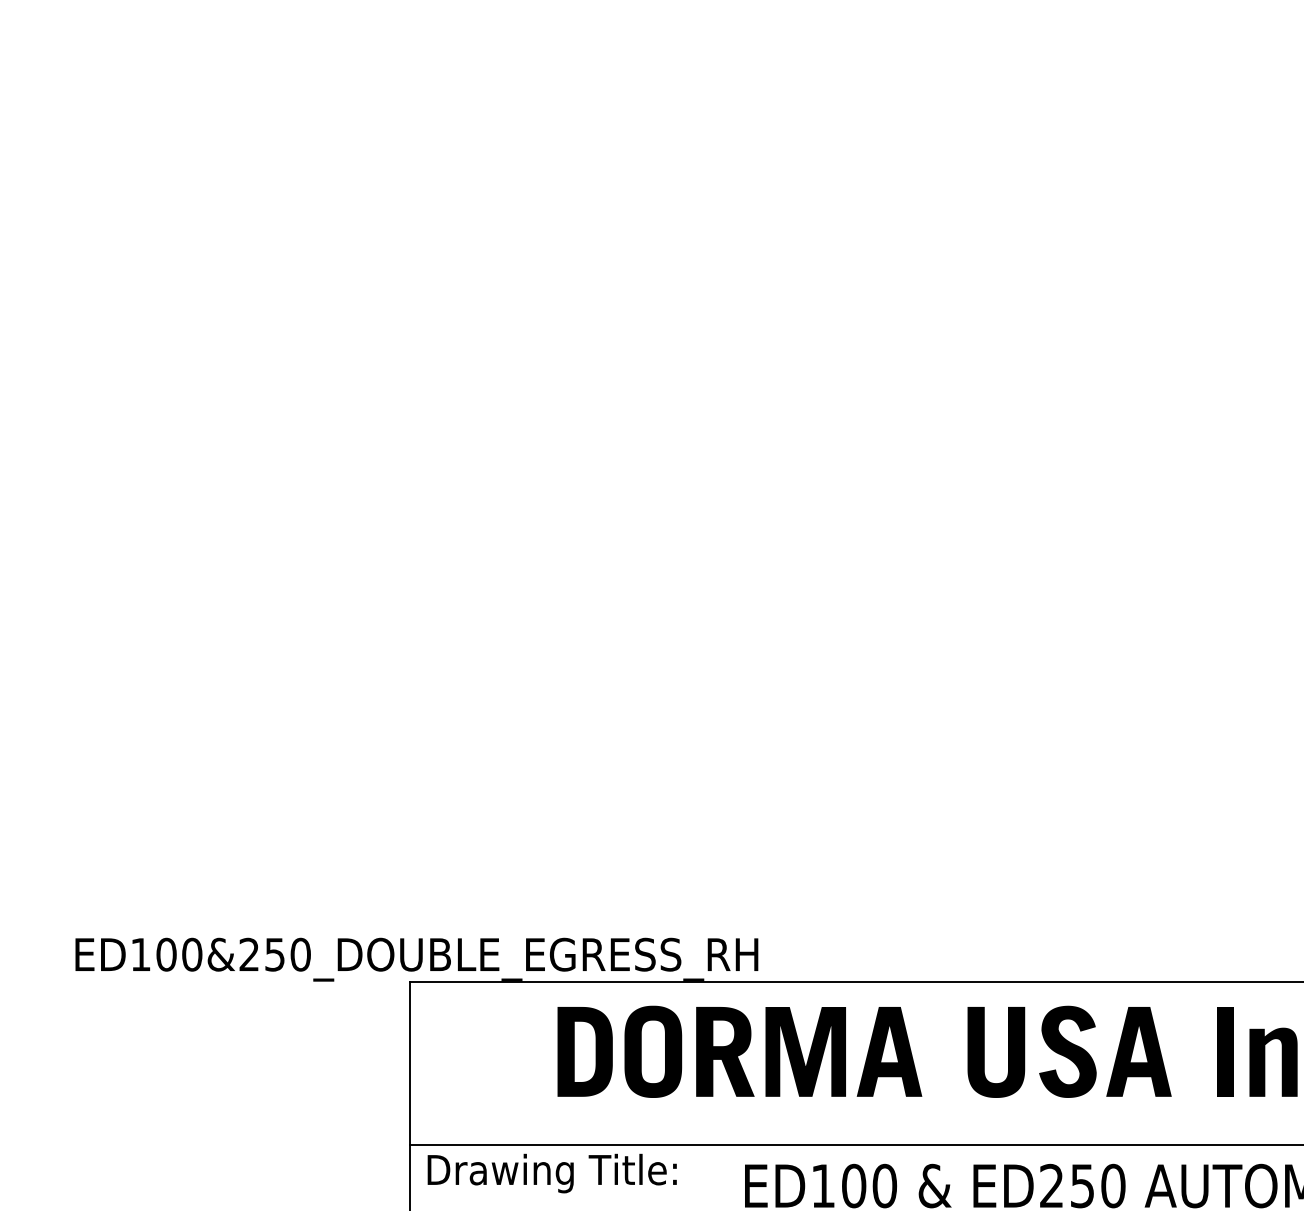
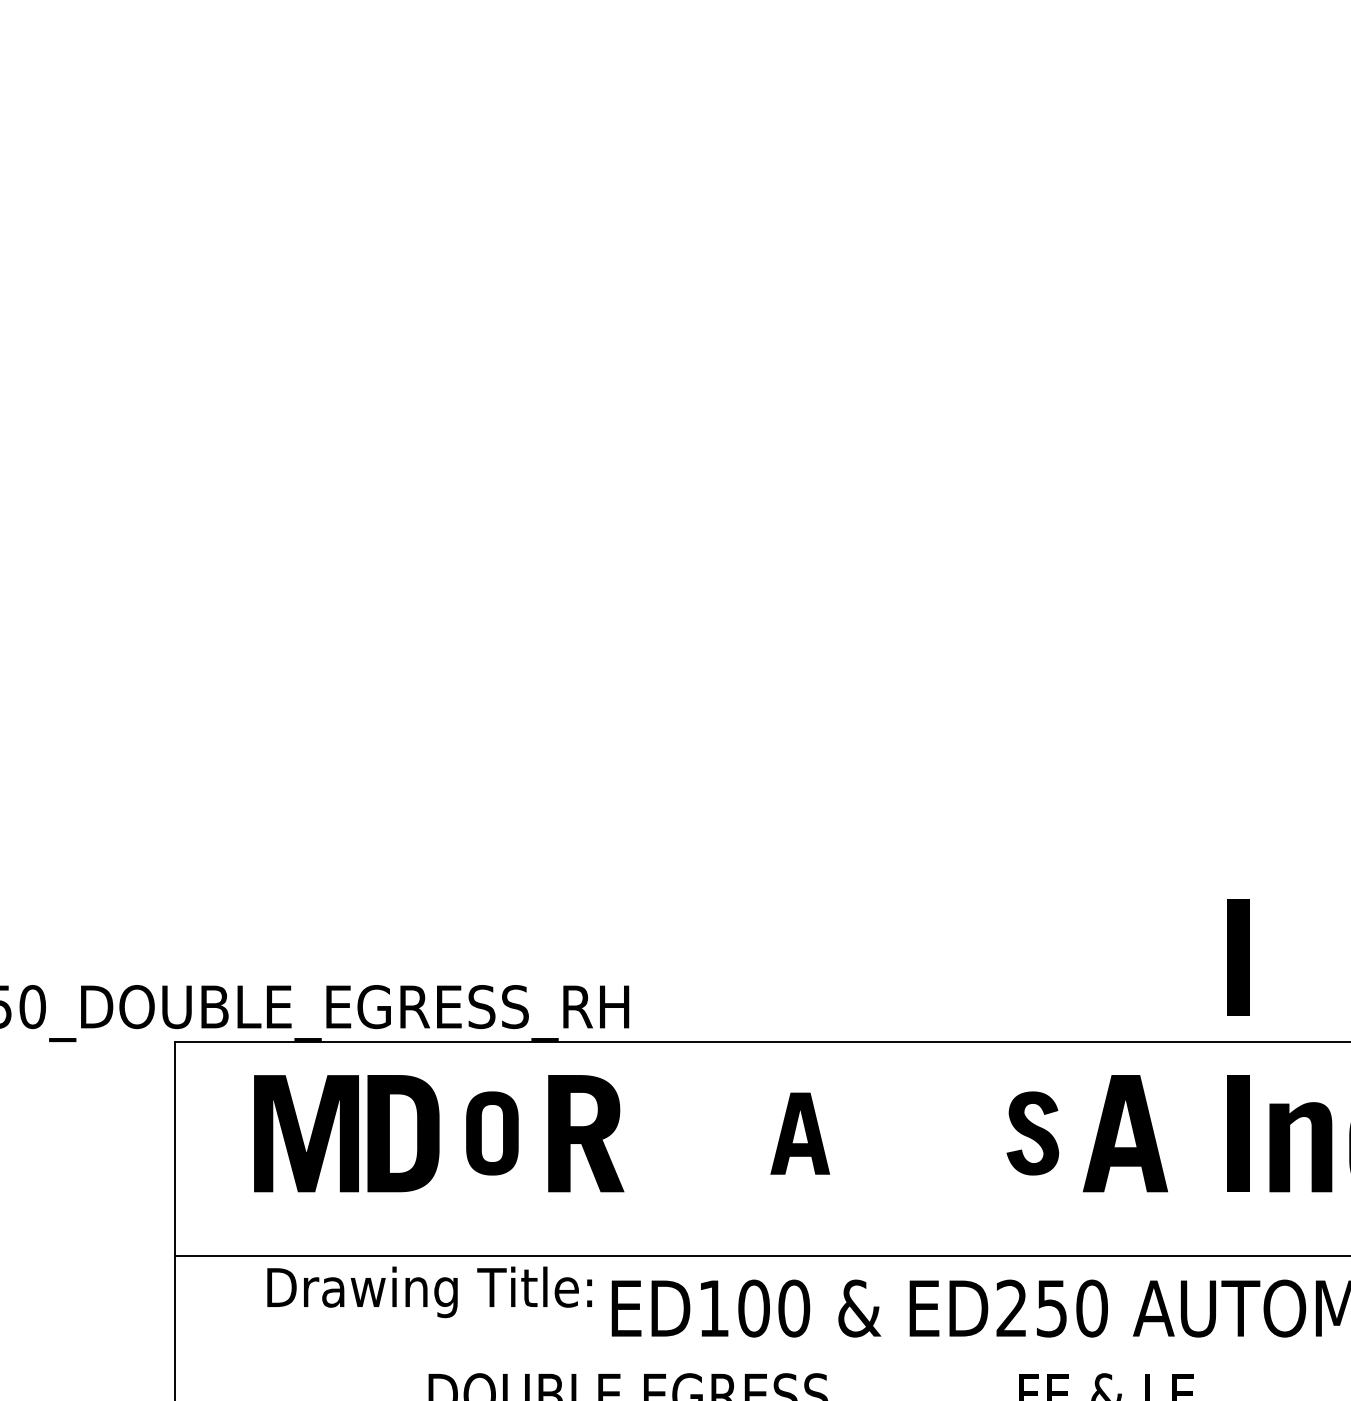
part: (1225, 916) -> (1238, 957), added
part: (653, 1051) -> (492, 1133), size x0.7
part: (805, 1051) -> (306, 1133), moved
part: (889, 1051) -> (800, 1133), size x0.7
fill: (996, 1051) -> (939, 1133), removed
part: (1067, 1051) -> (1032, 1133), size x0.7
text: (551, 1173) -> (428, 1292), moved

